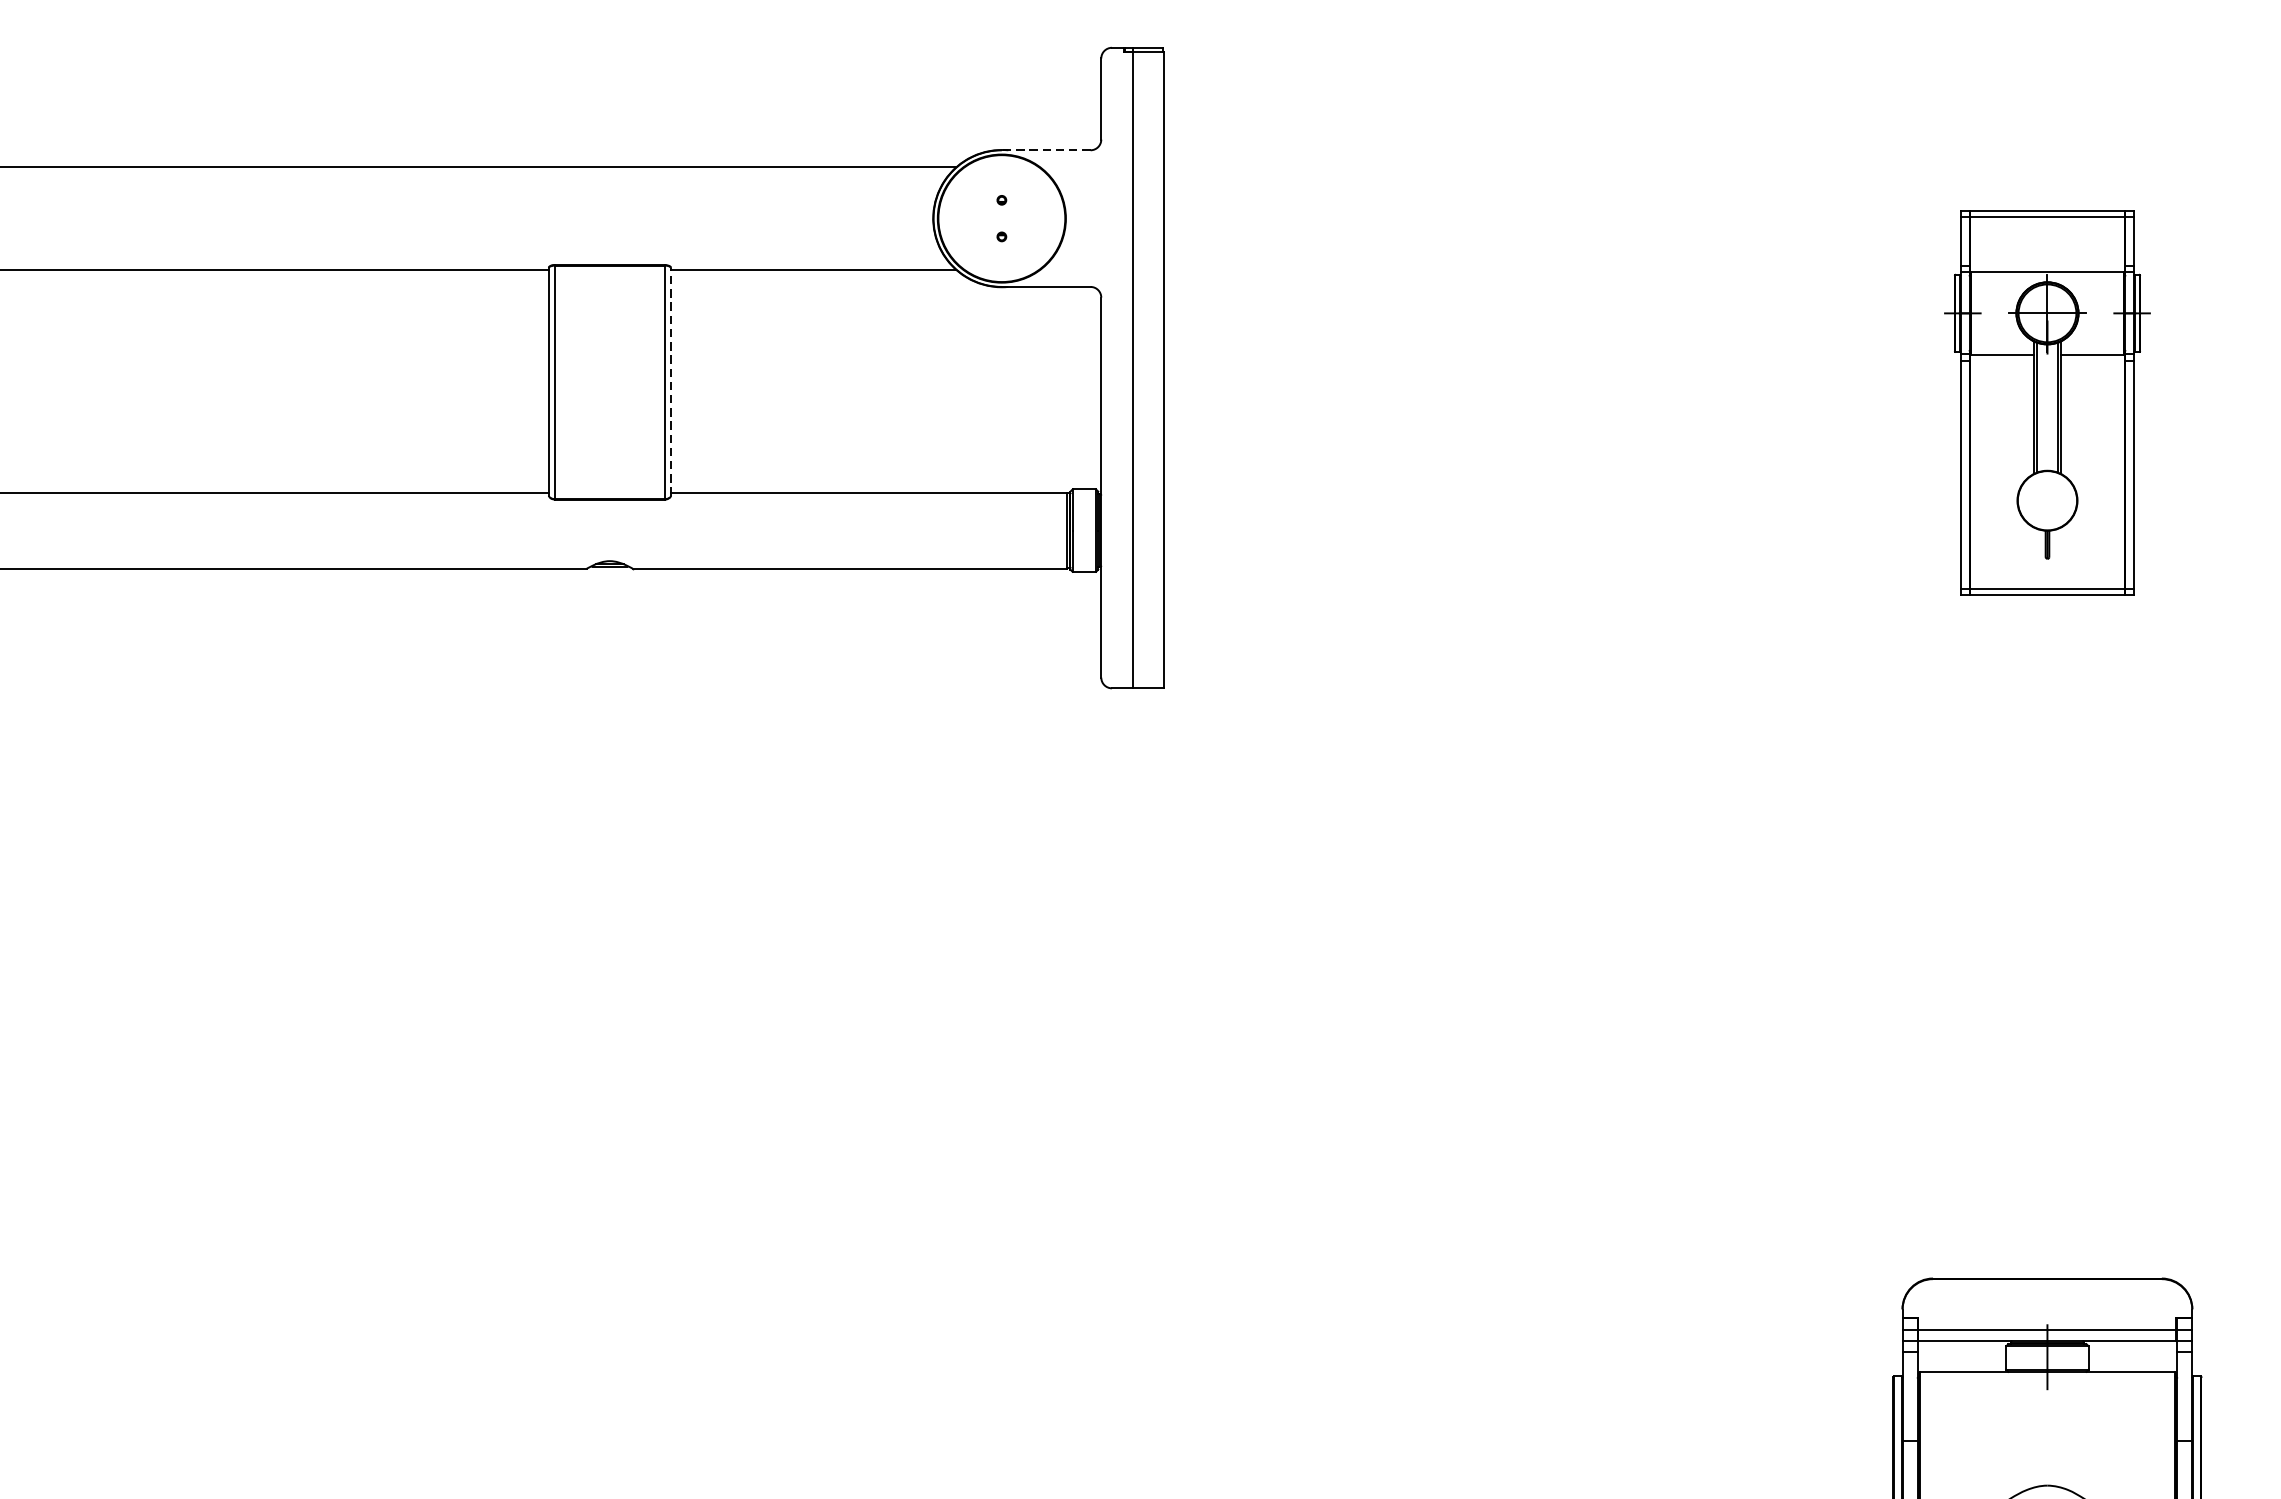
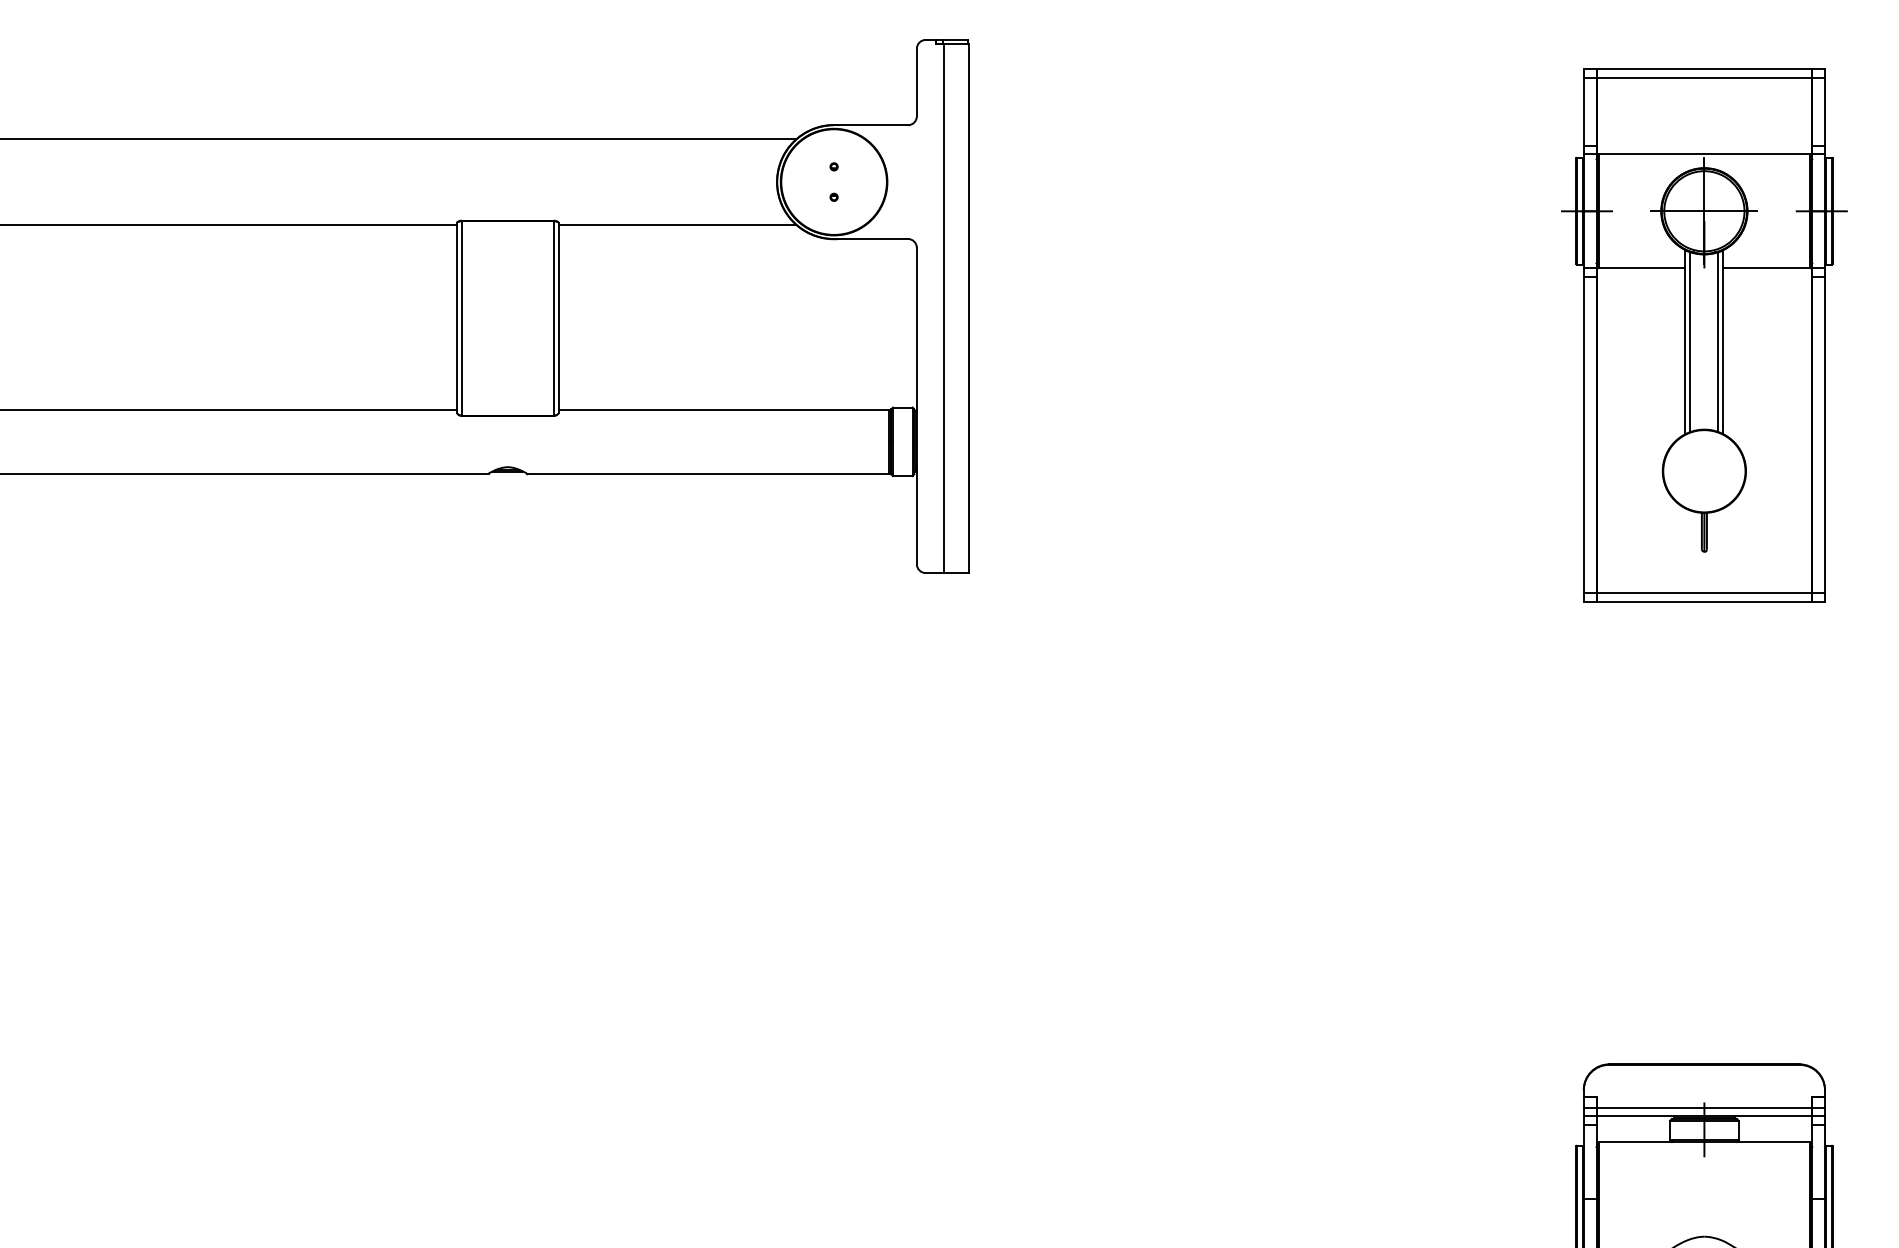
line: (1046, 150) -> (871, 125), dashed -> solid
line: (670, 381) -> (558, 317), dashed -> solid
part: (2047, 402) -> (1704, 335), size x1.67

